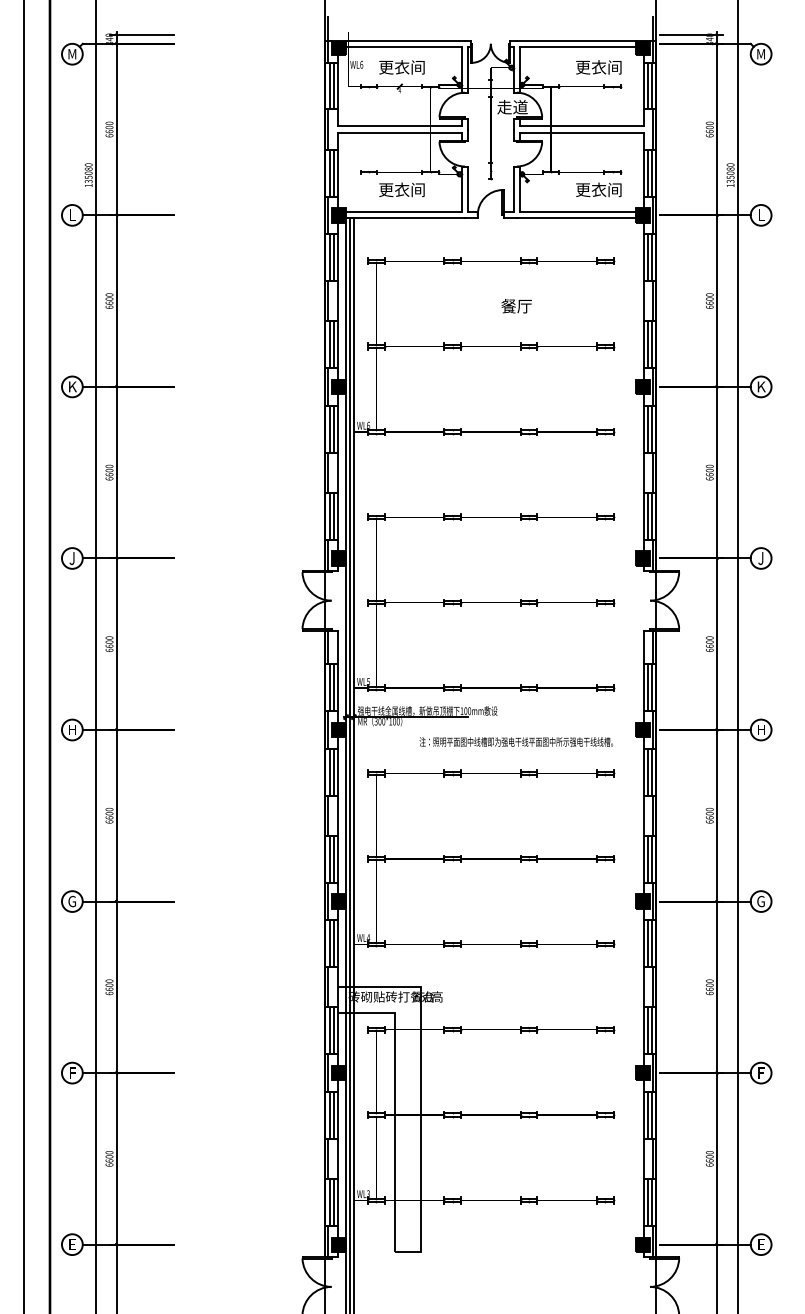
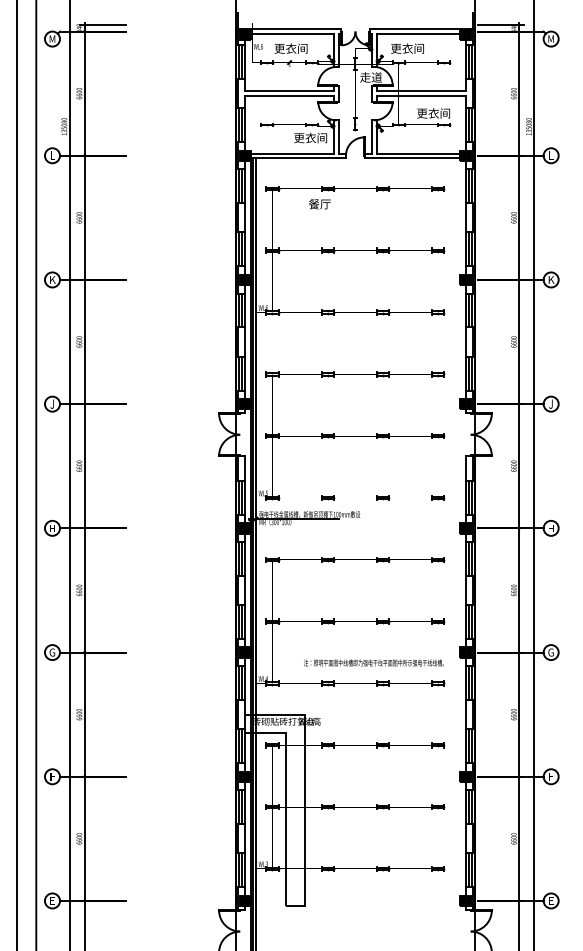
text: (598, 67) -> (407, 48), moved
text: (401, 189) -> (310, 137), moved
text: (598, 189) -> (433, 113), moved
text: (516, 306) -> (319, 204), moved
text: (515, 741) -> (373, 662), moved

